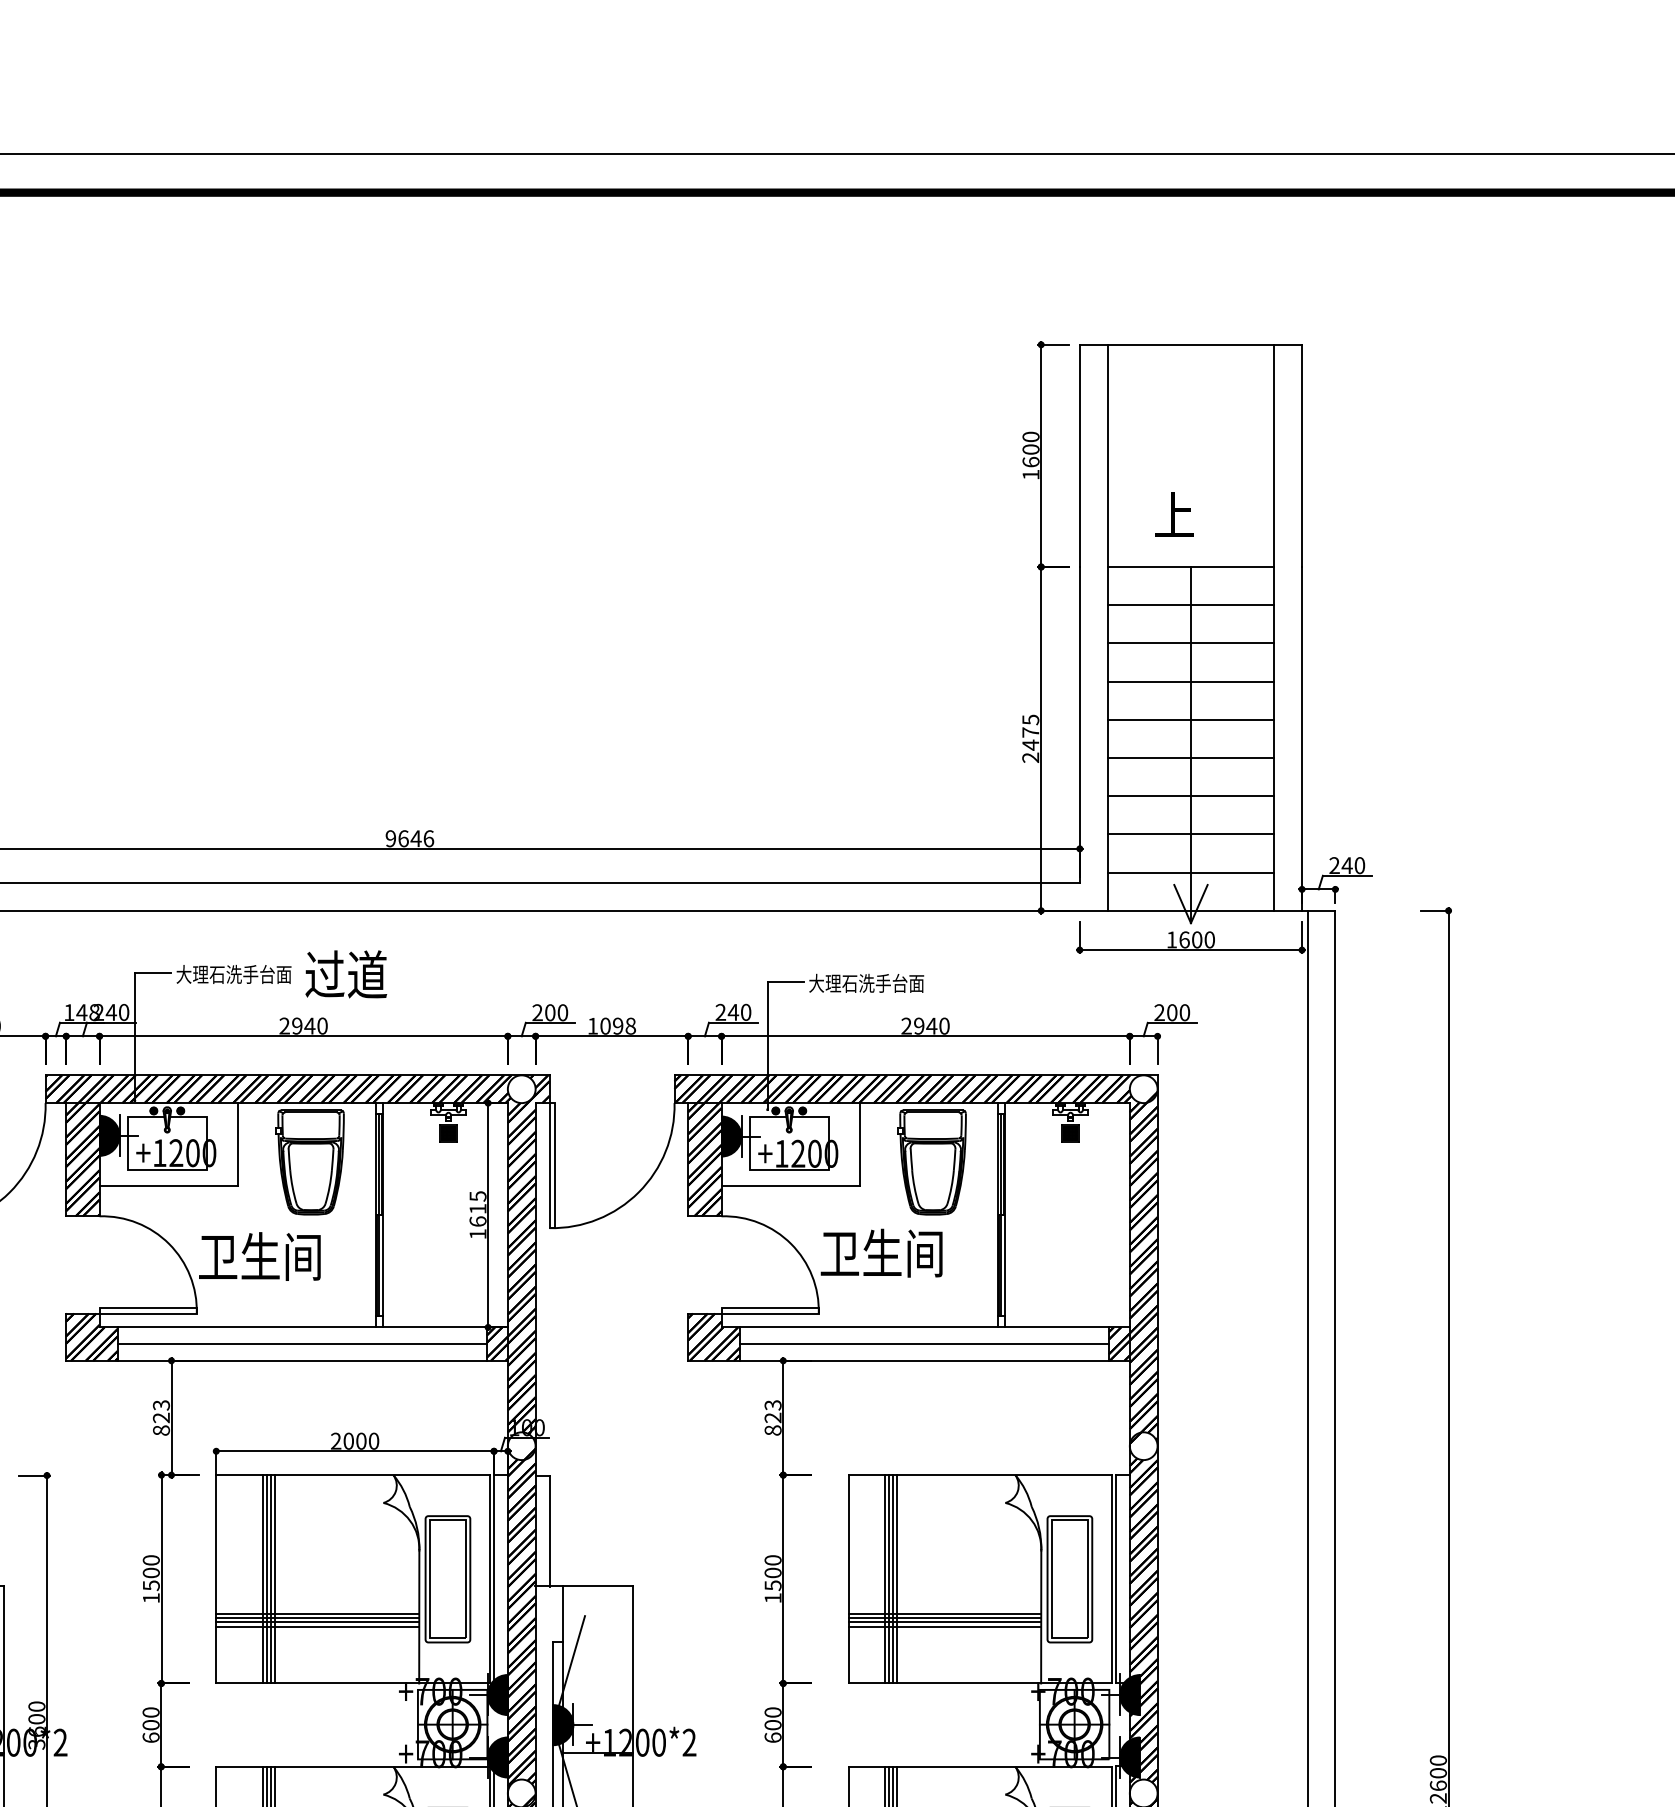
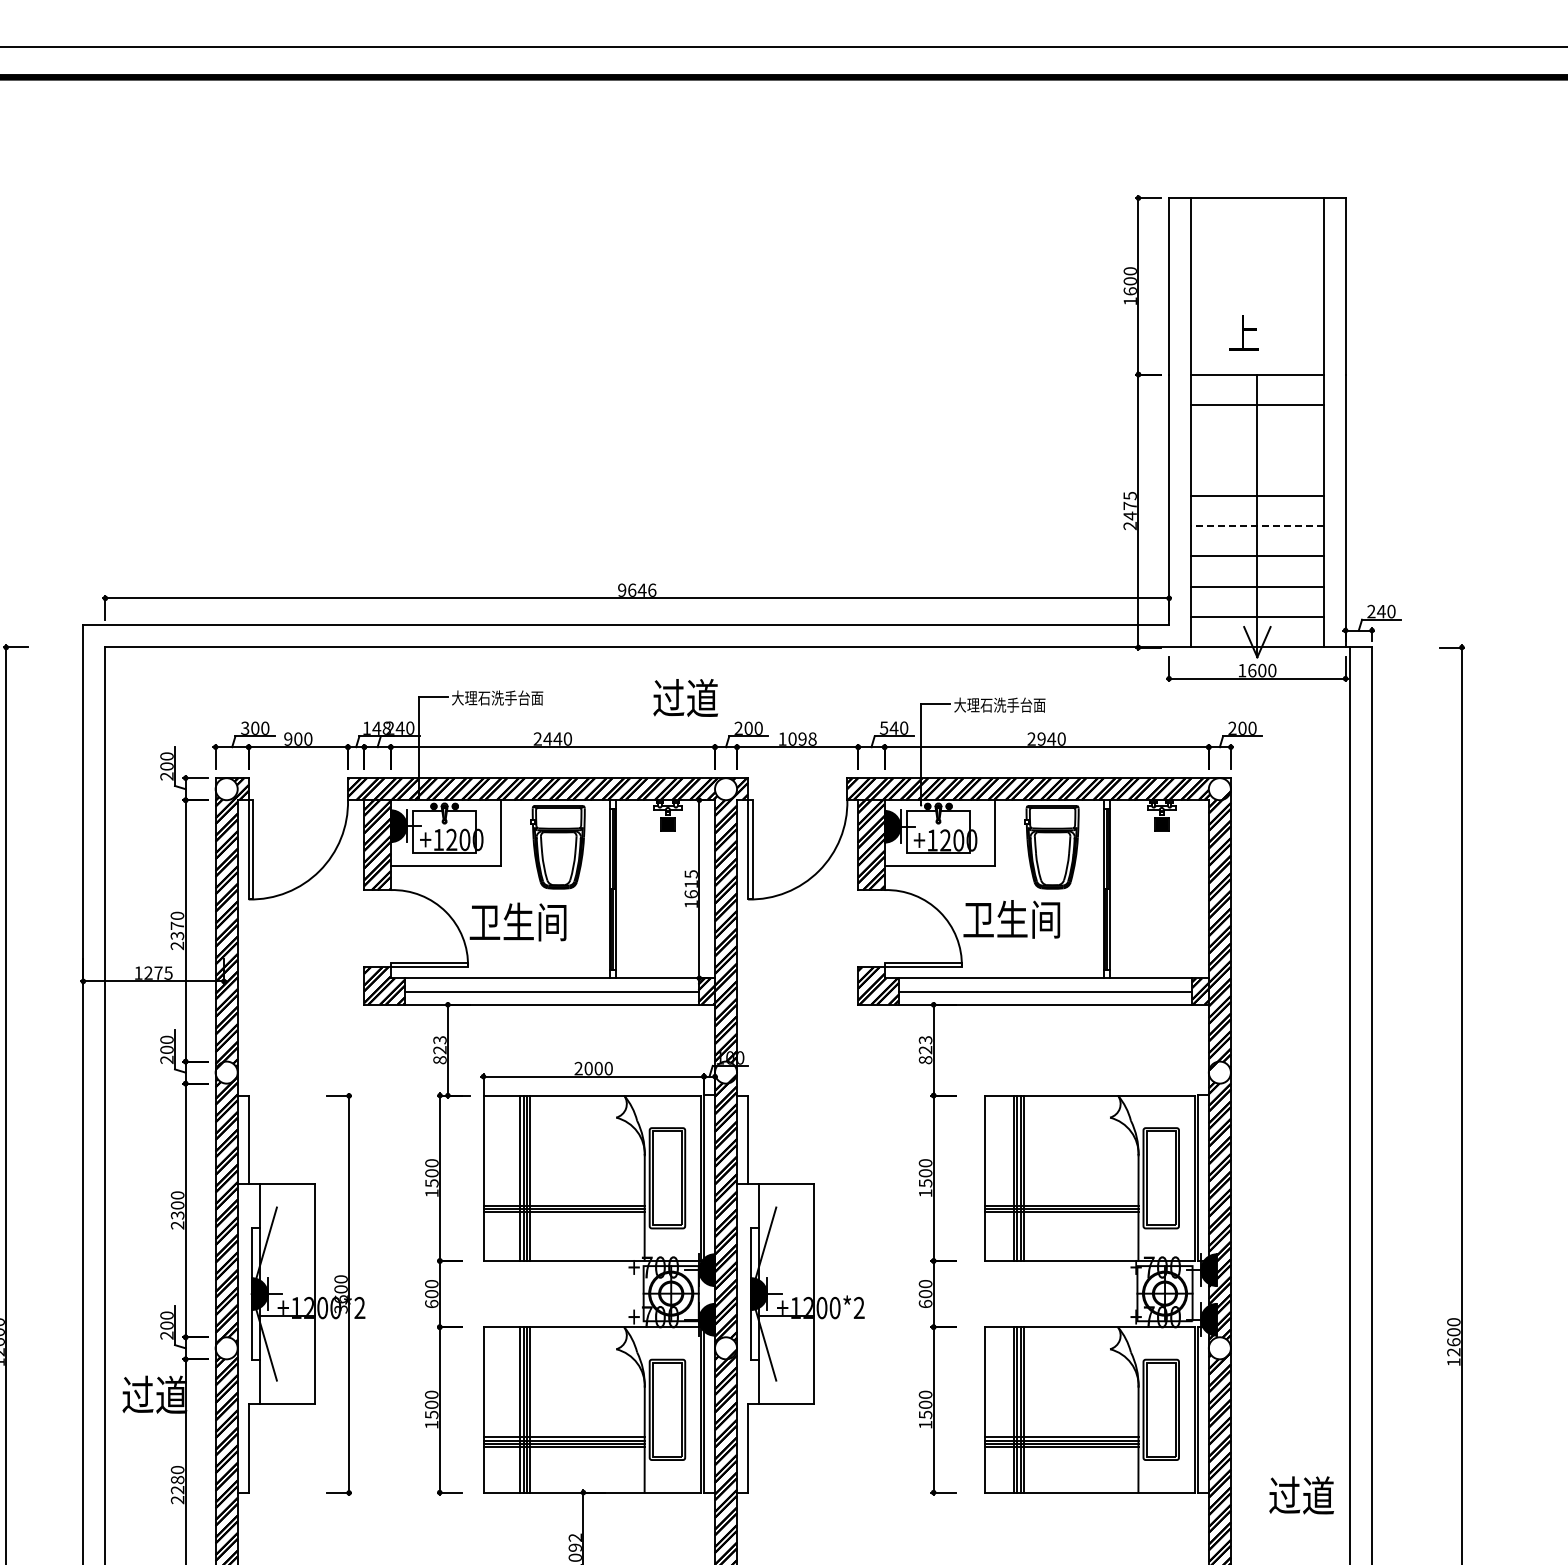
line: (1191, 643) -> (1257, 435), removed
line: (1191, 681) -> (1257, 465), removed
line: (1189, 758) -> (1256, 526), solid -> dashed
text: (345, 973) -> (685, 697), moved
text: (720, 1011) -> (883, 727), 240 -> 540
text: (296, 1025) -> (547, 738), 2940 -> 2440
line: (317, 1626) -> (563, 1215), removed
line: (944, 1626) -> (1061, 1215), removed

